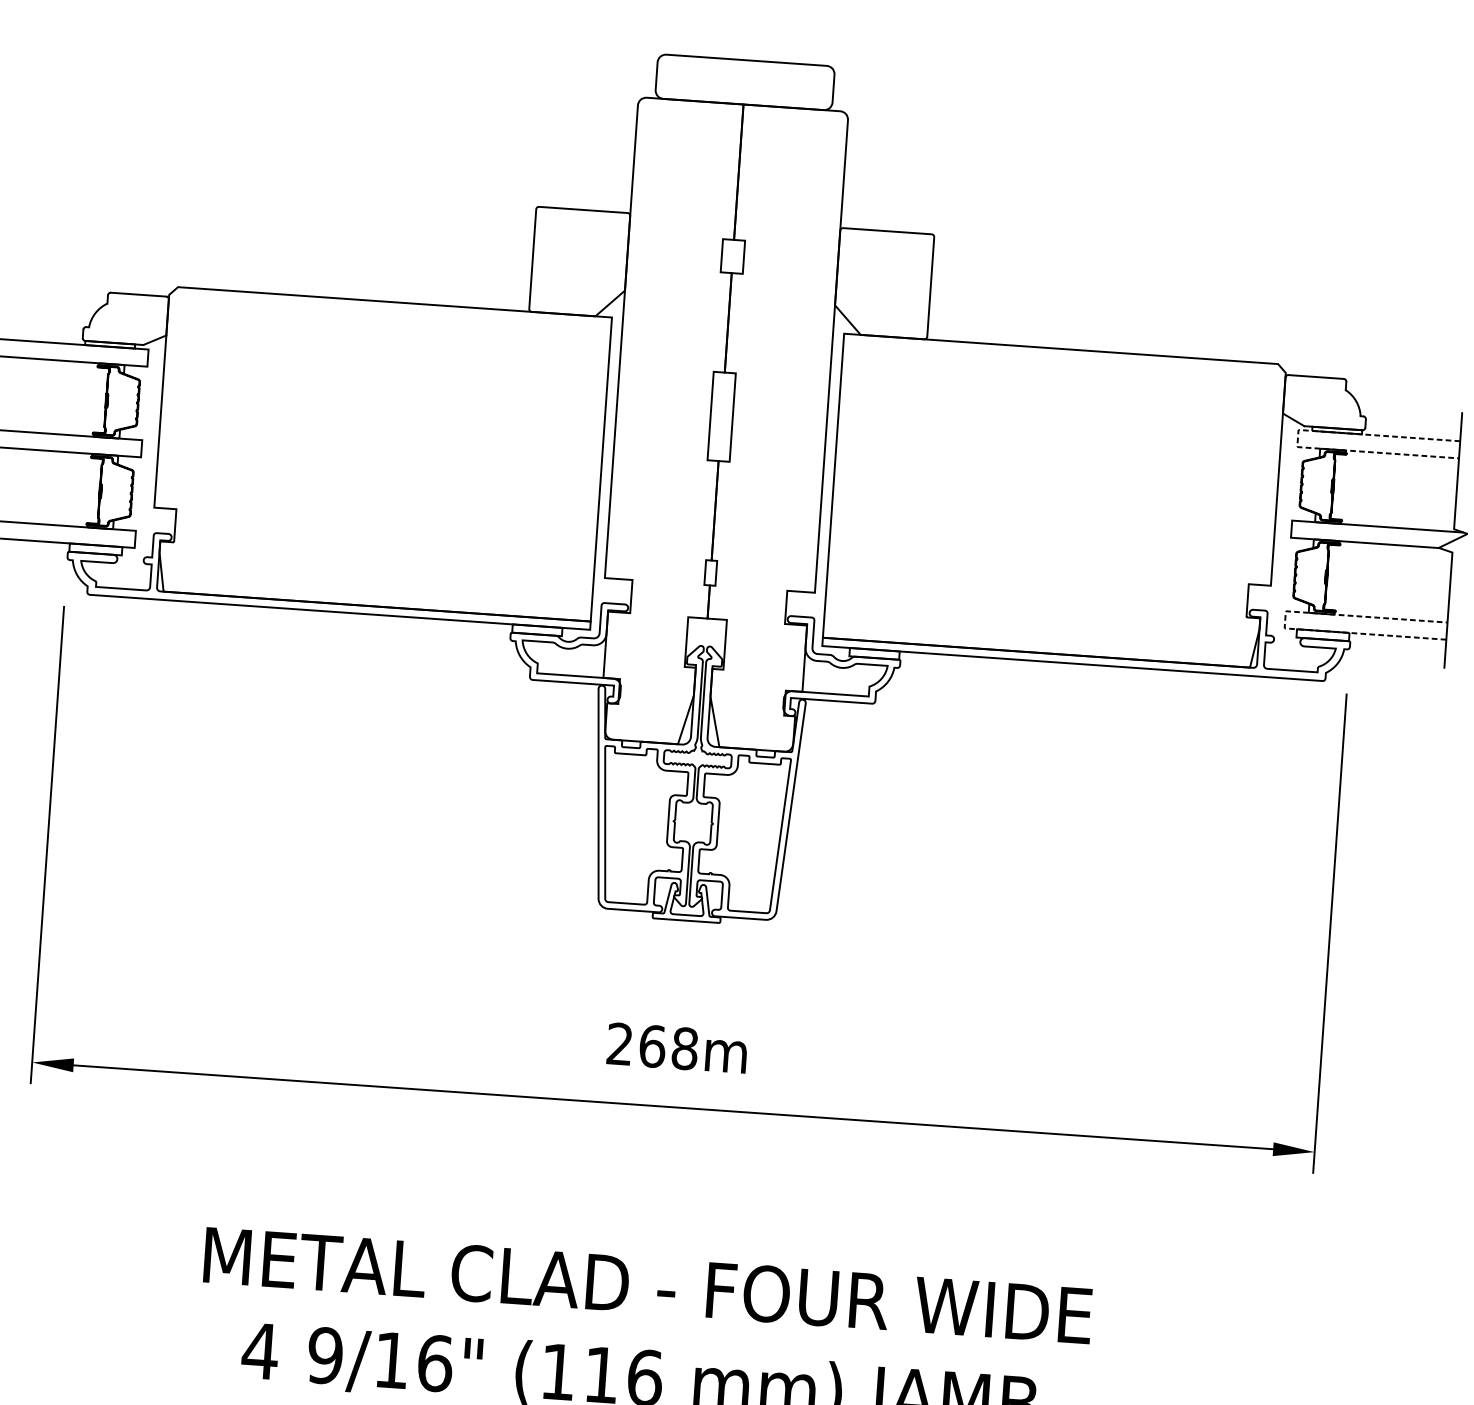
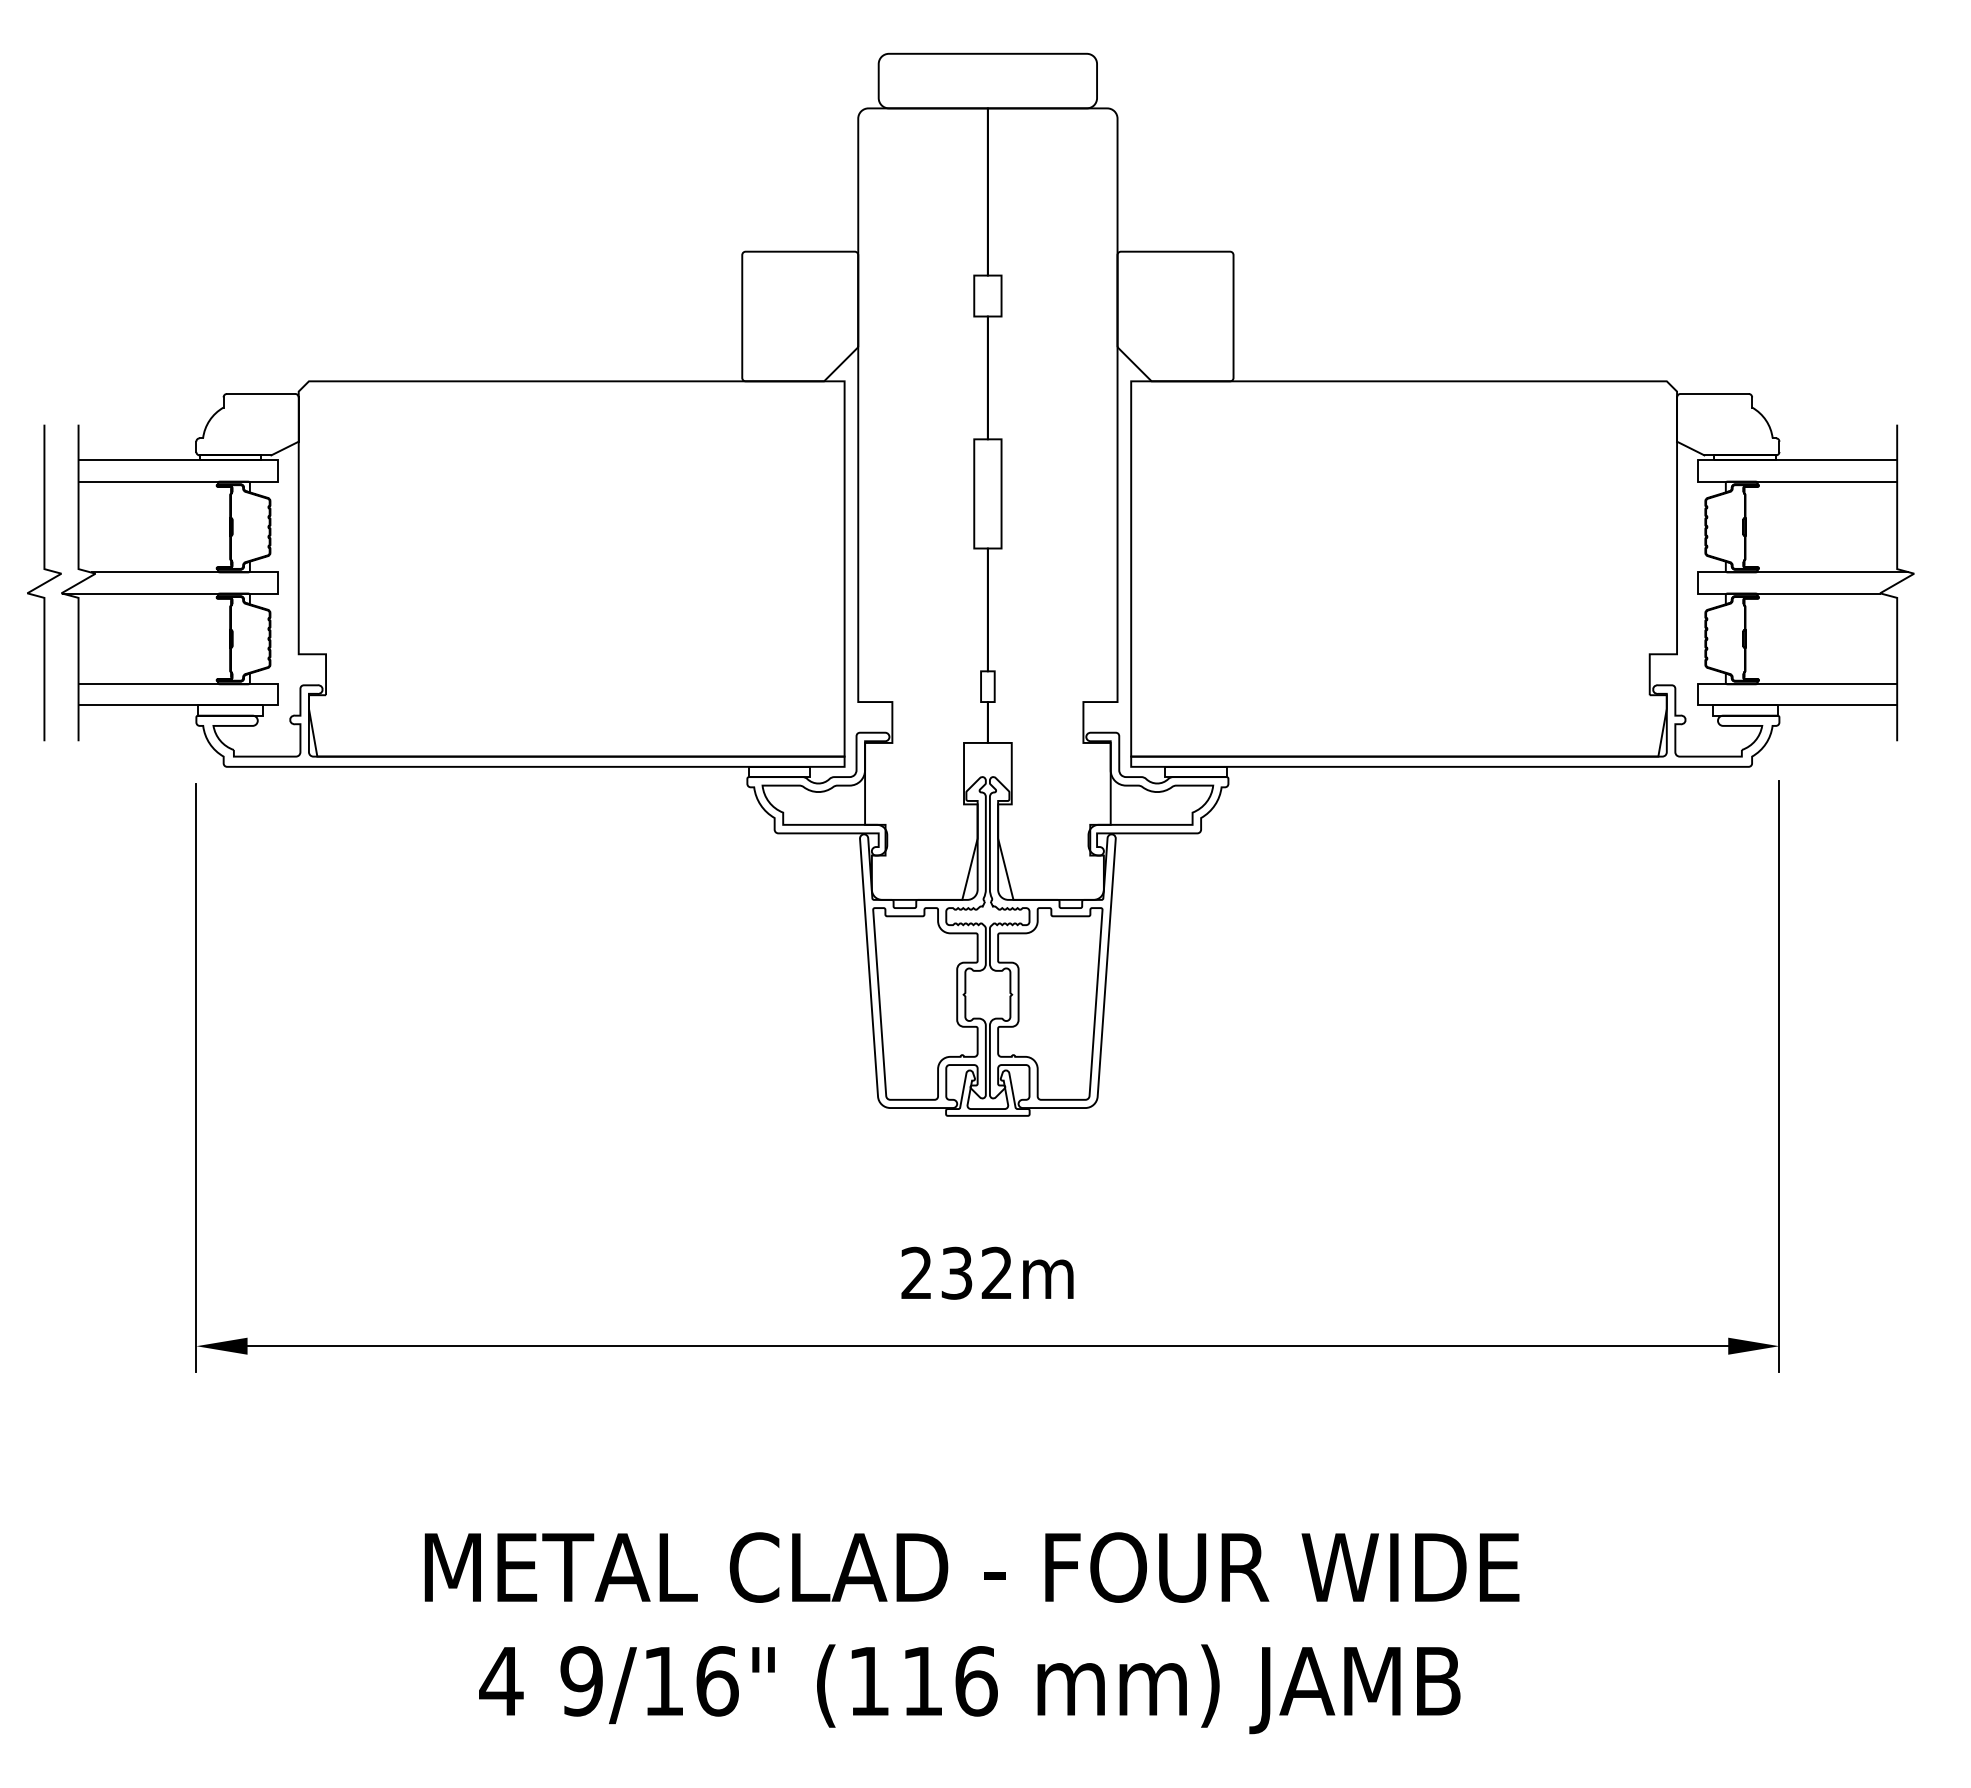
line: (1297, 438) -> (1697, 471), dashed -> solid
line: (1285, 619) -> (1697, 694), dashed -> solid
text: (669, 1046) -> (977, 1272), 268m -> 232m

